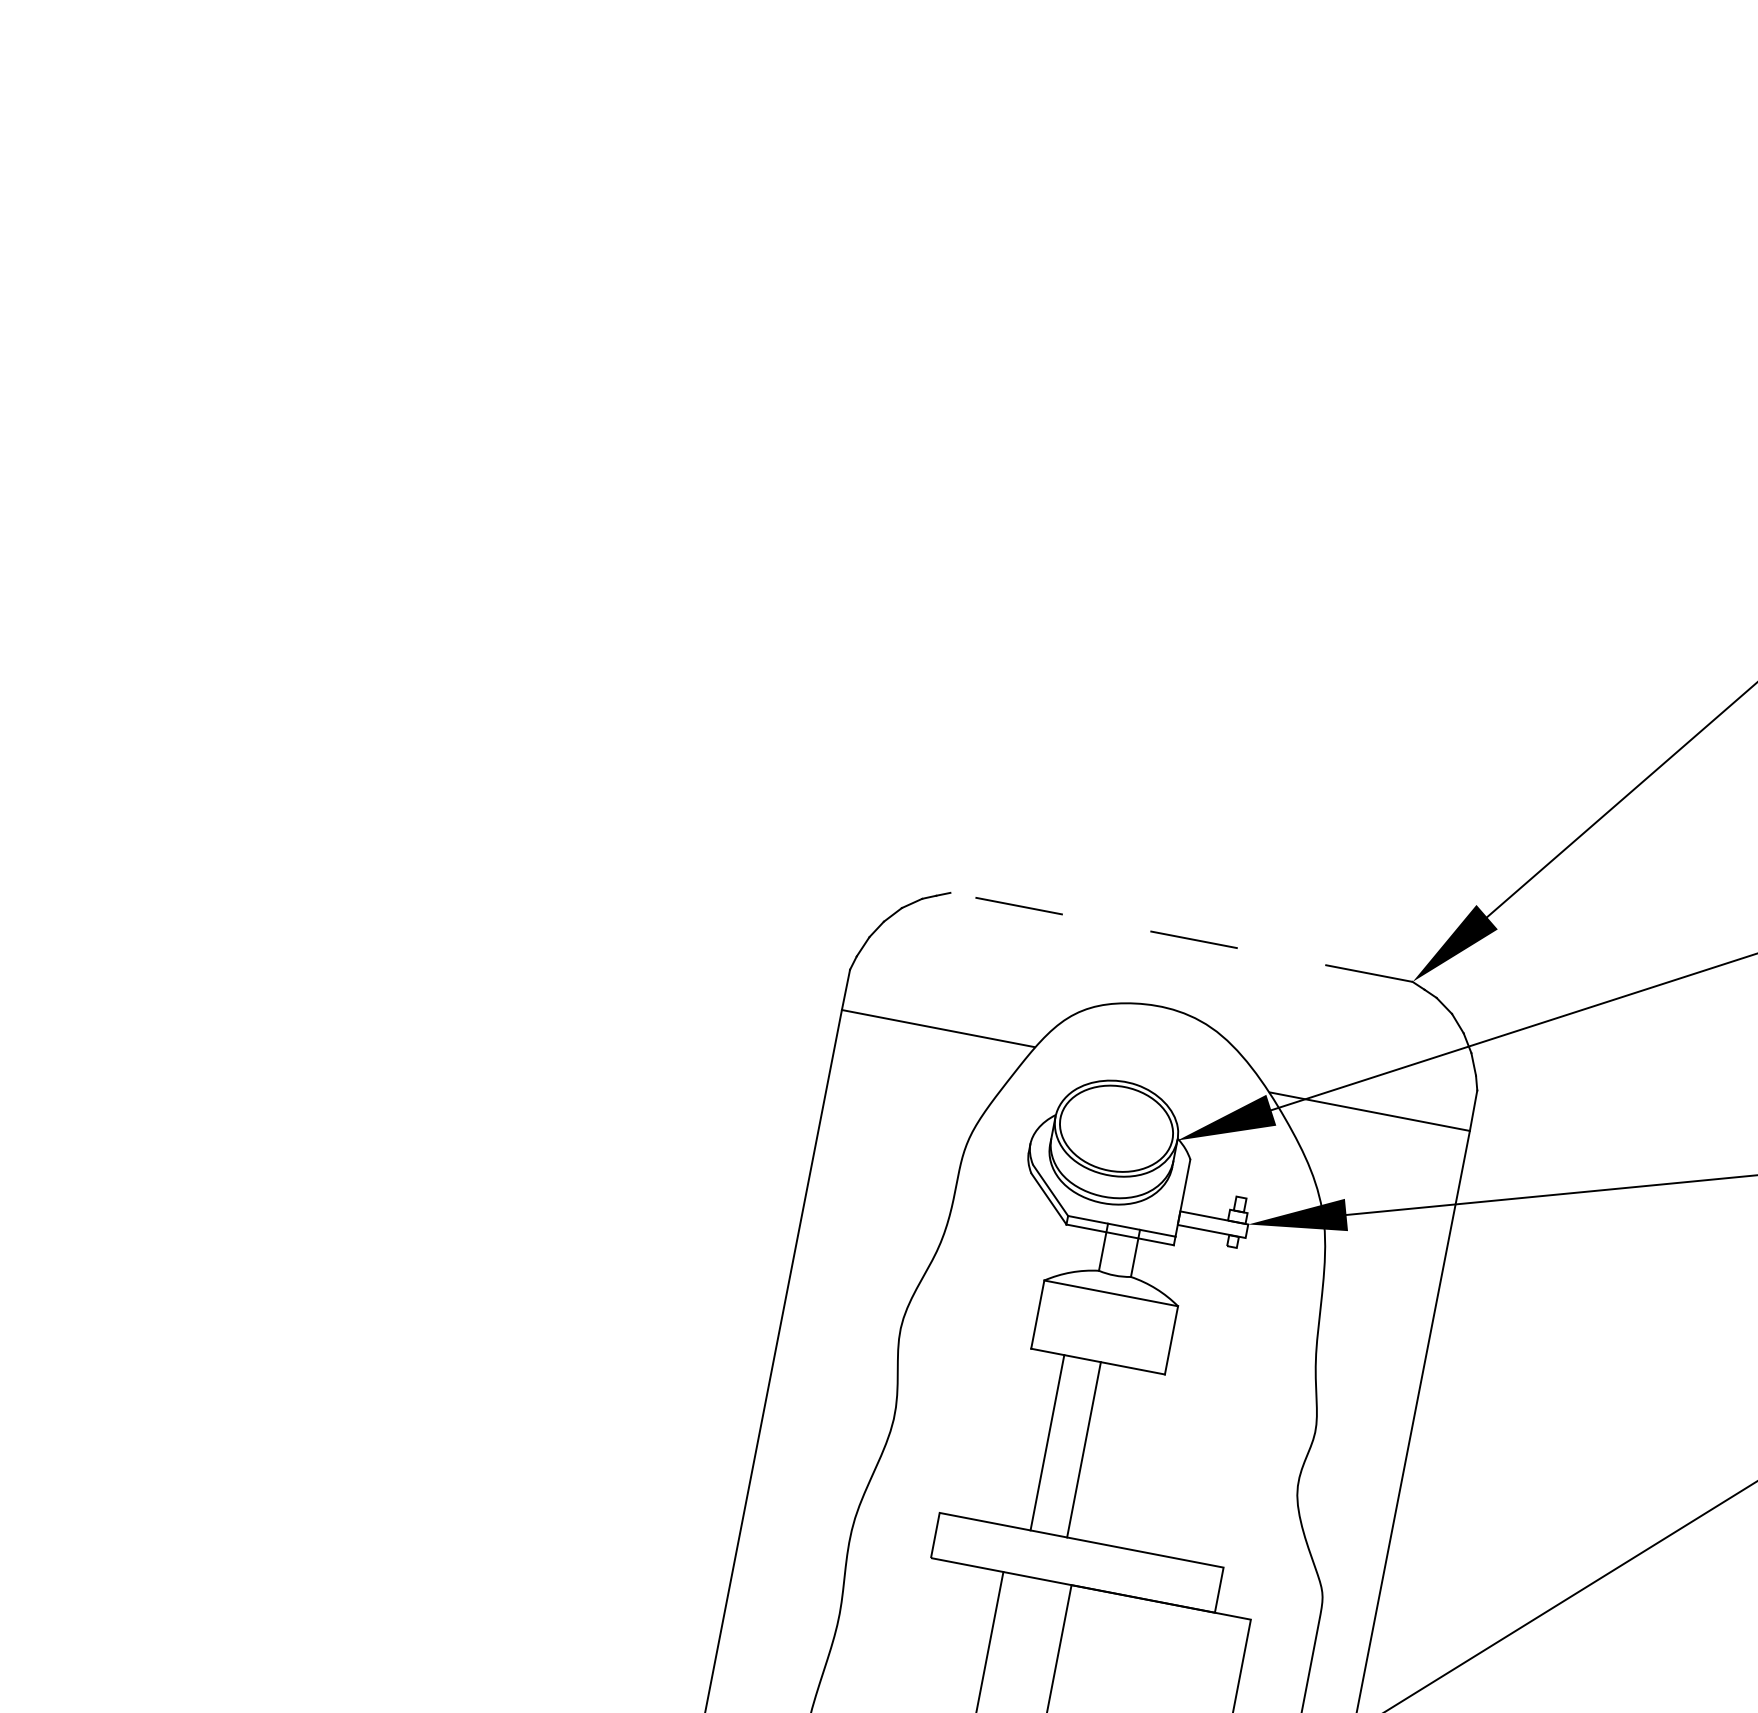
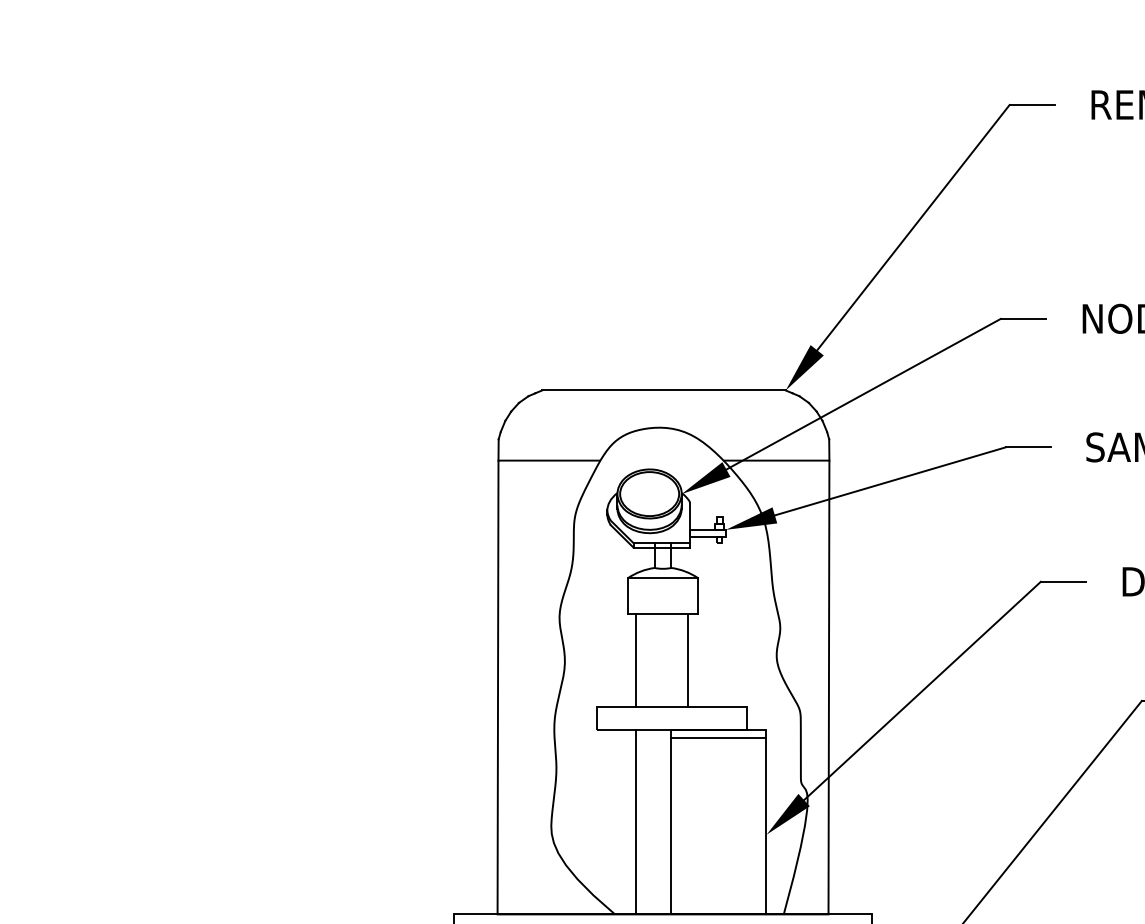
line: (1180, 937) -> (663, 390), dashed -> solid
line: (1047, 1443) -> (688, 660), moved
line: (1083, 1449) -> (635, 660), moved
line: (1157, 1617) -> (718, 738), added

